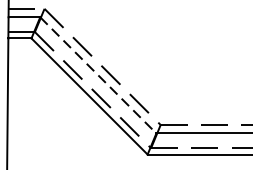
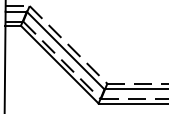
line: (98, 75) -> (65, 50), dashed -> solid

